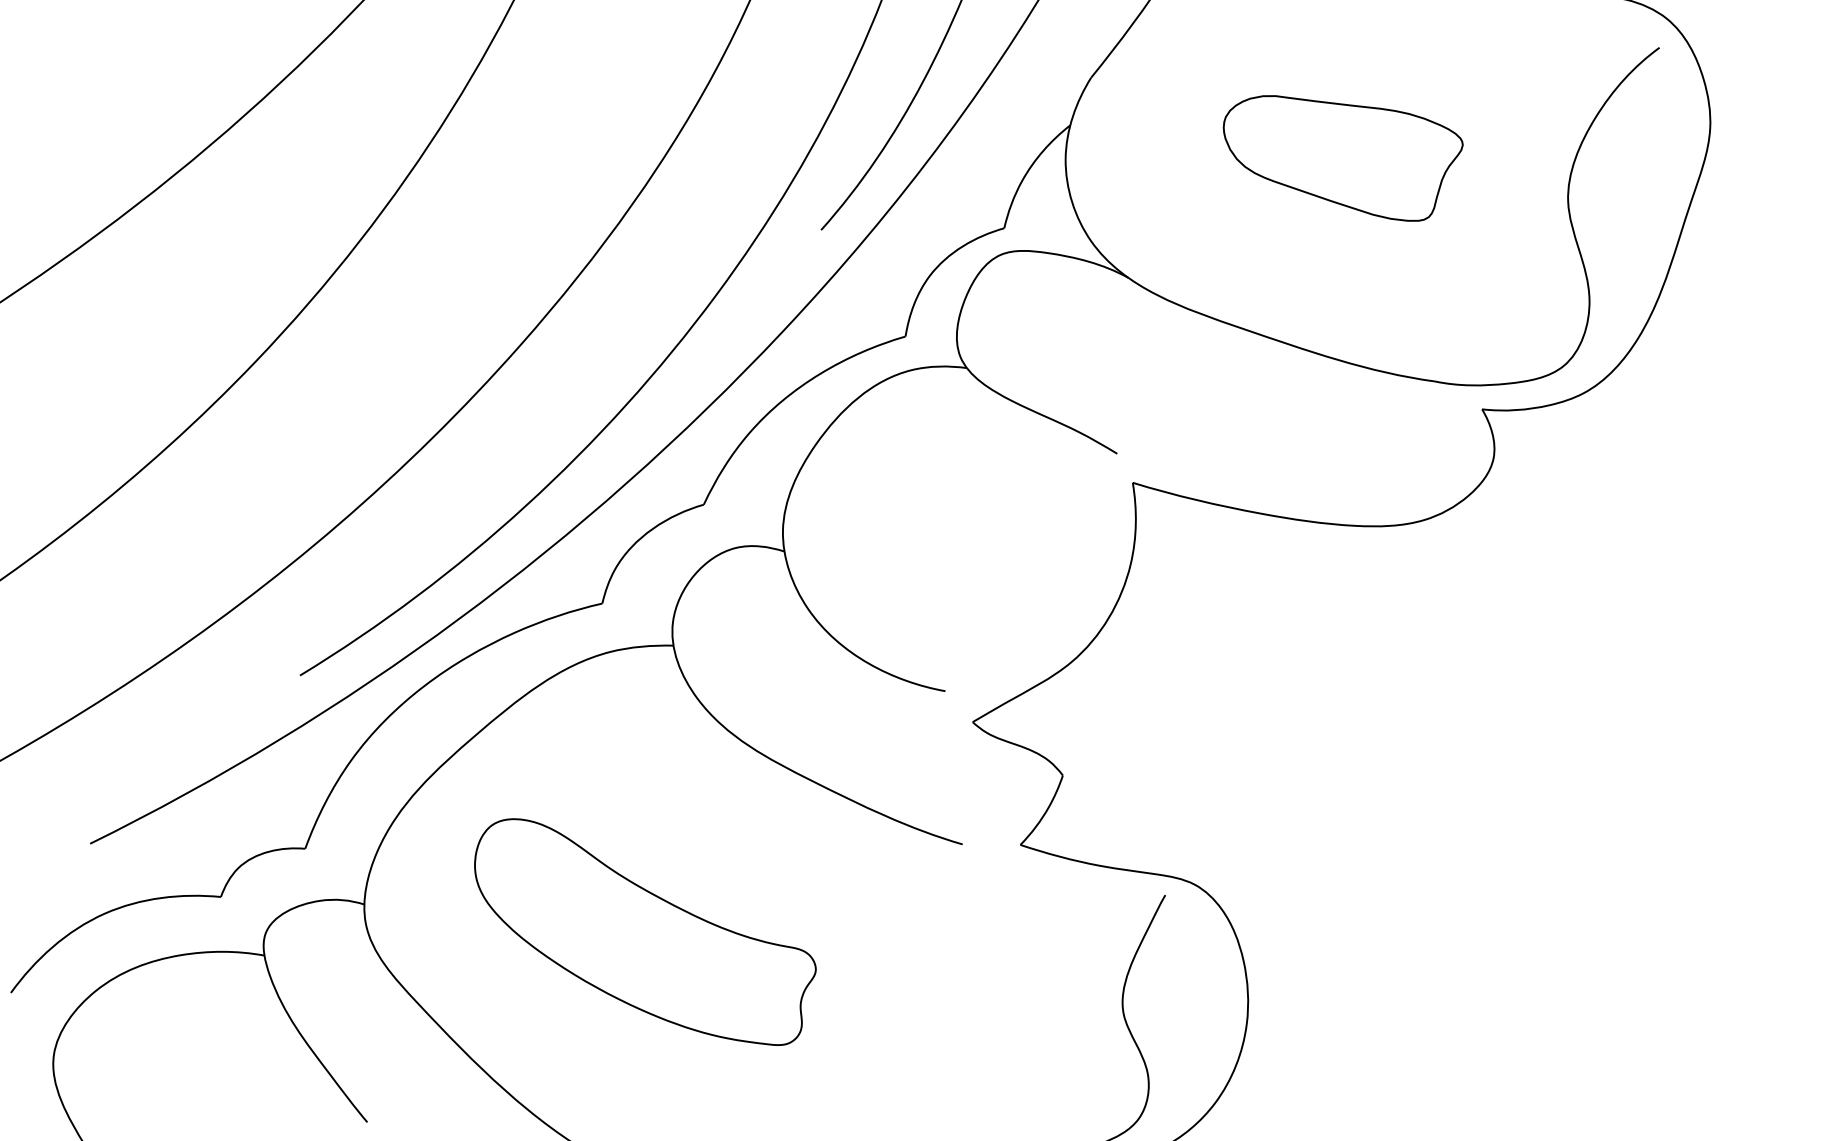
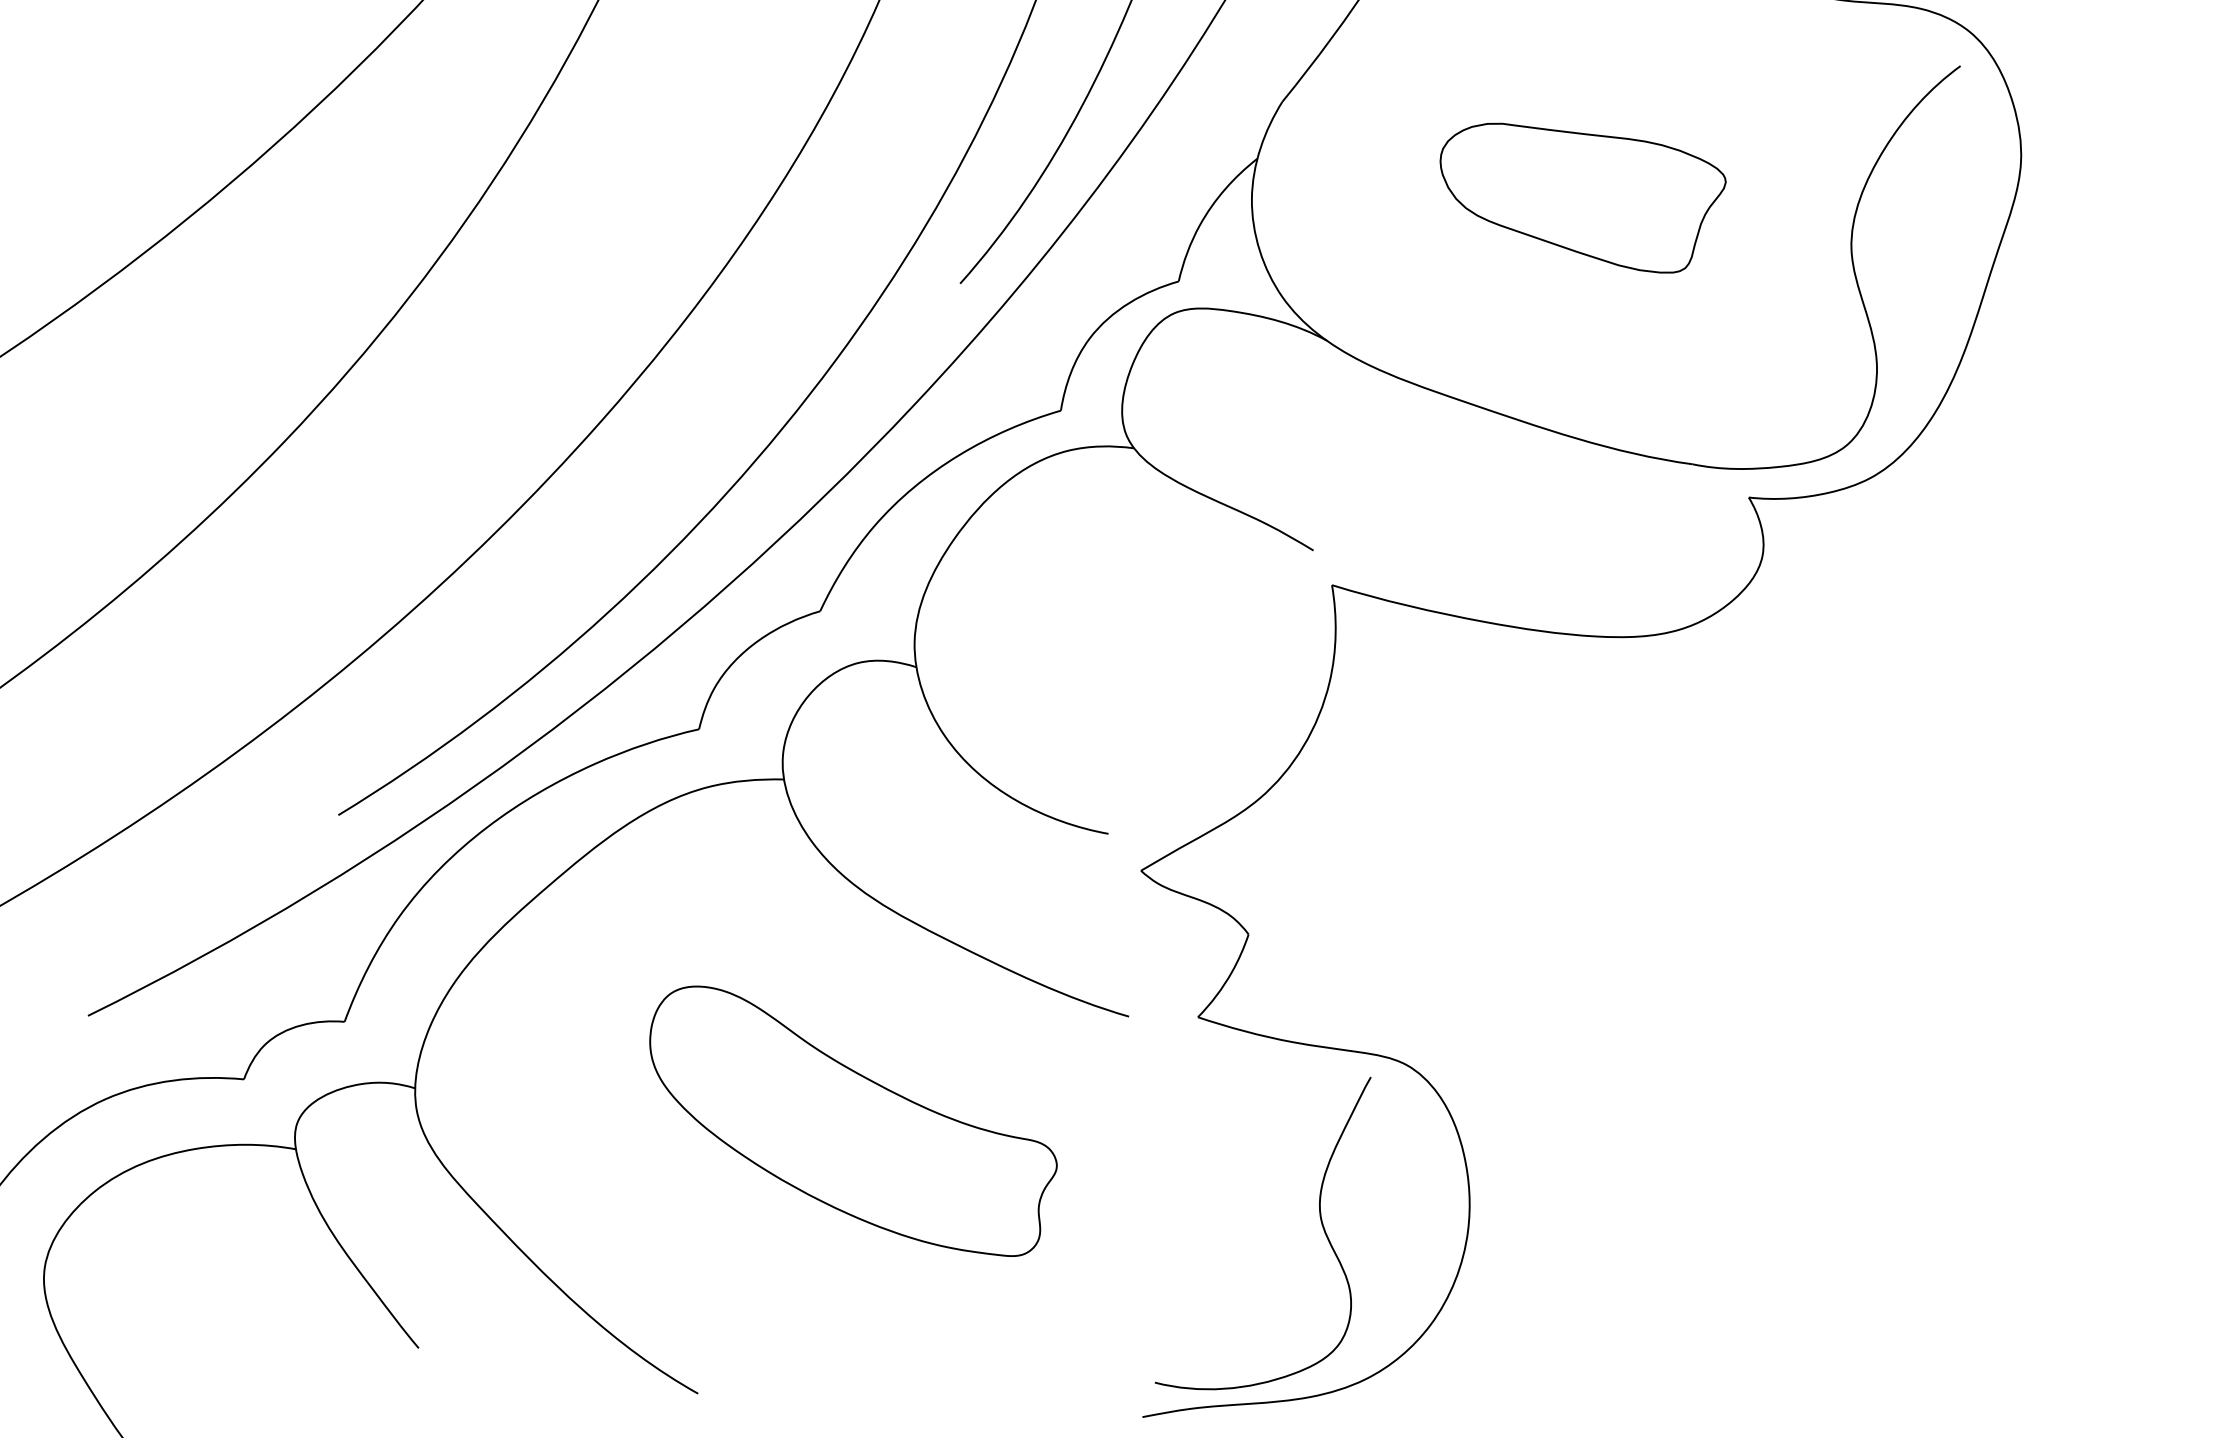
part: (645, 931) -> (853, 1120), moved

